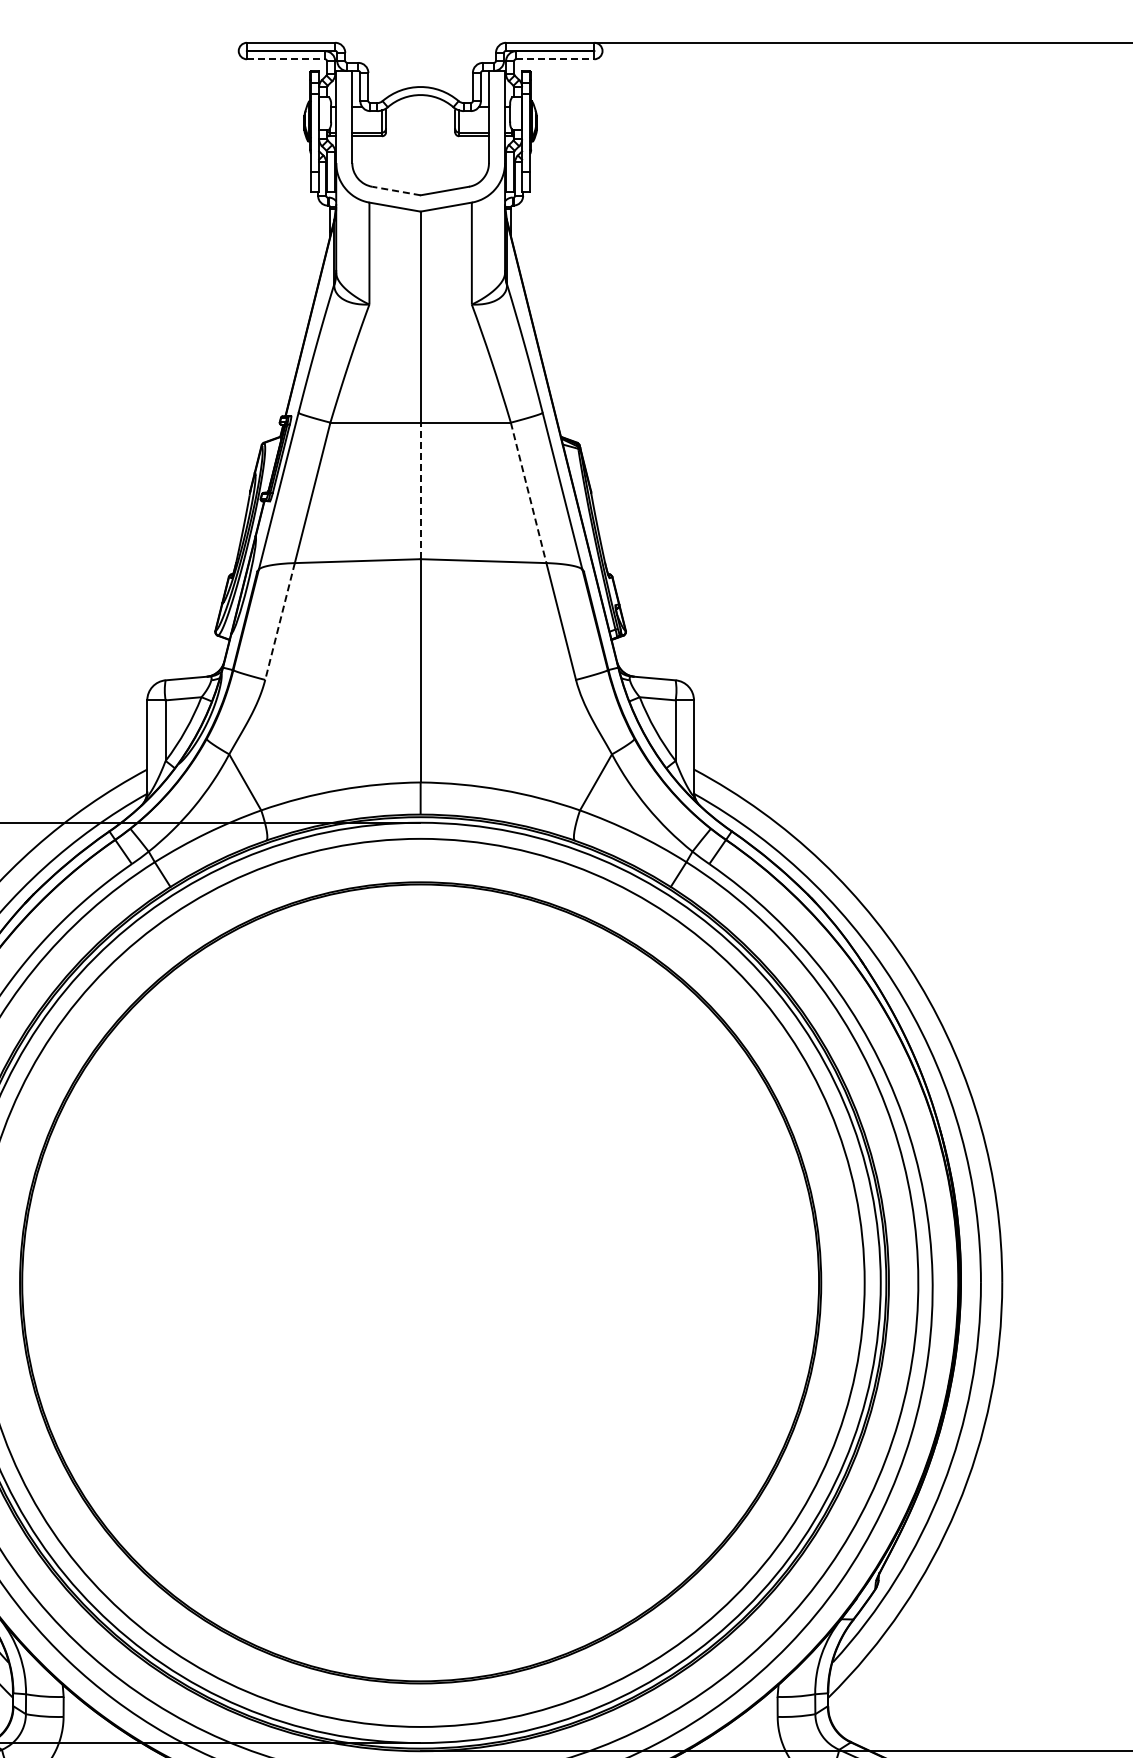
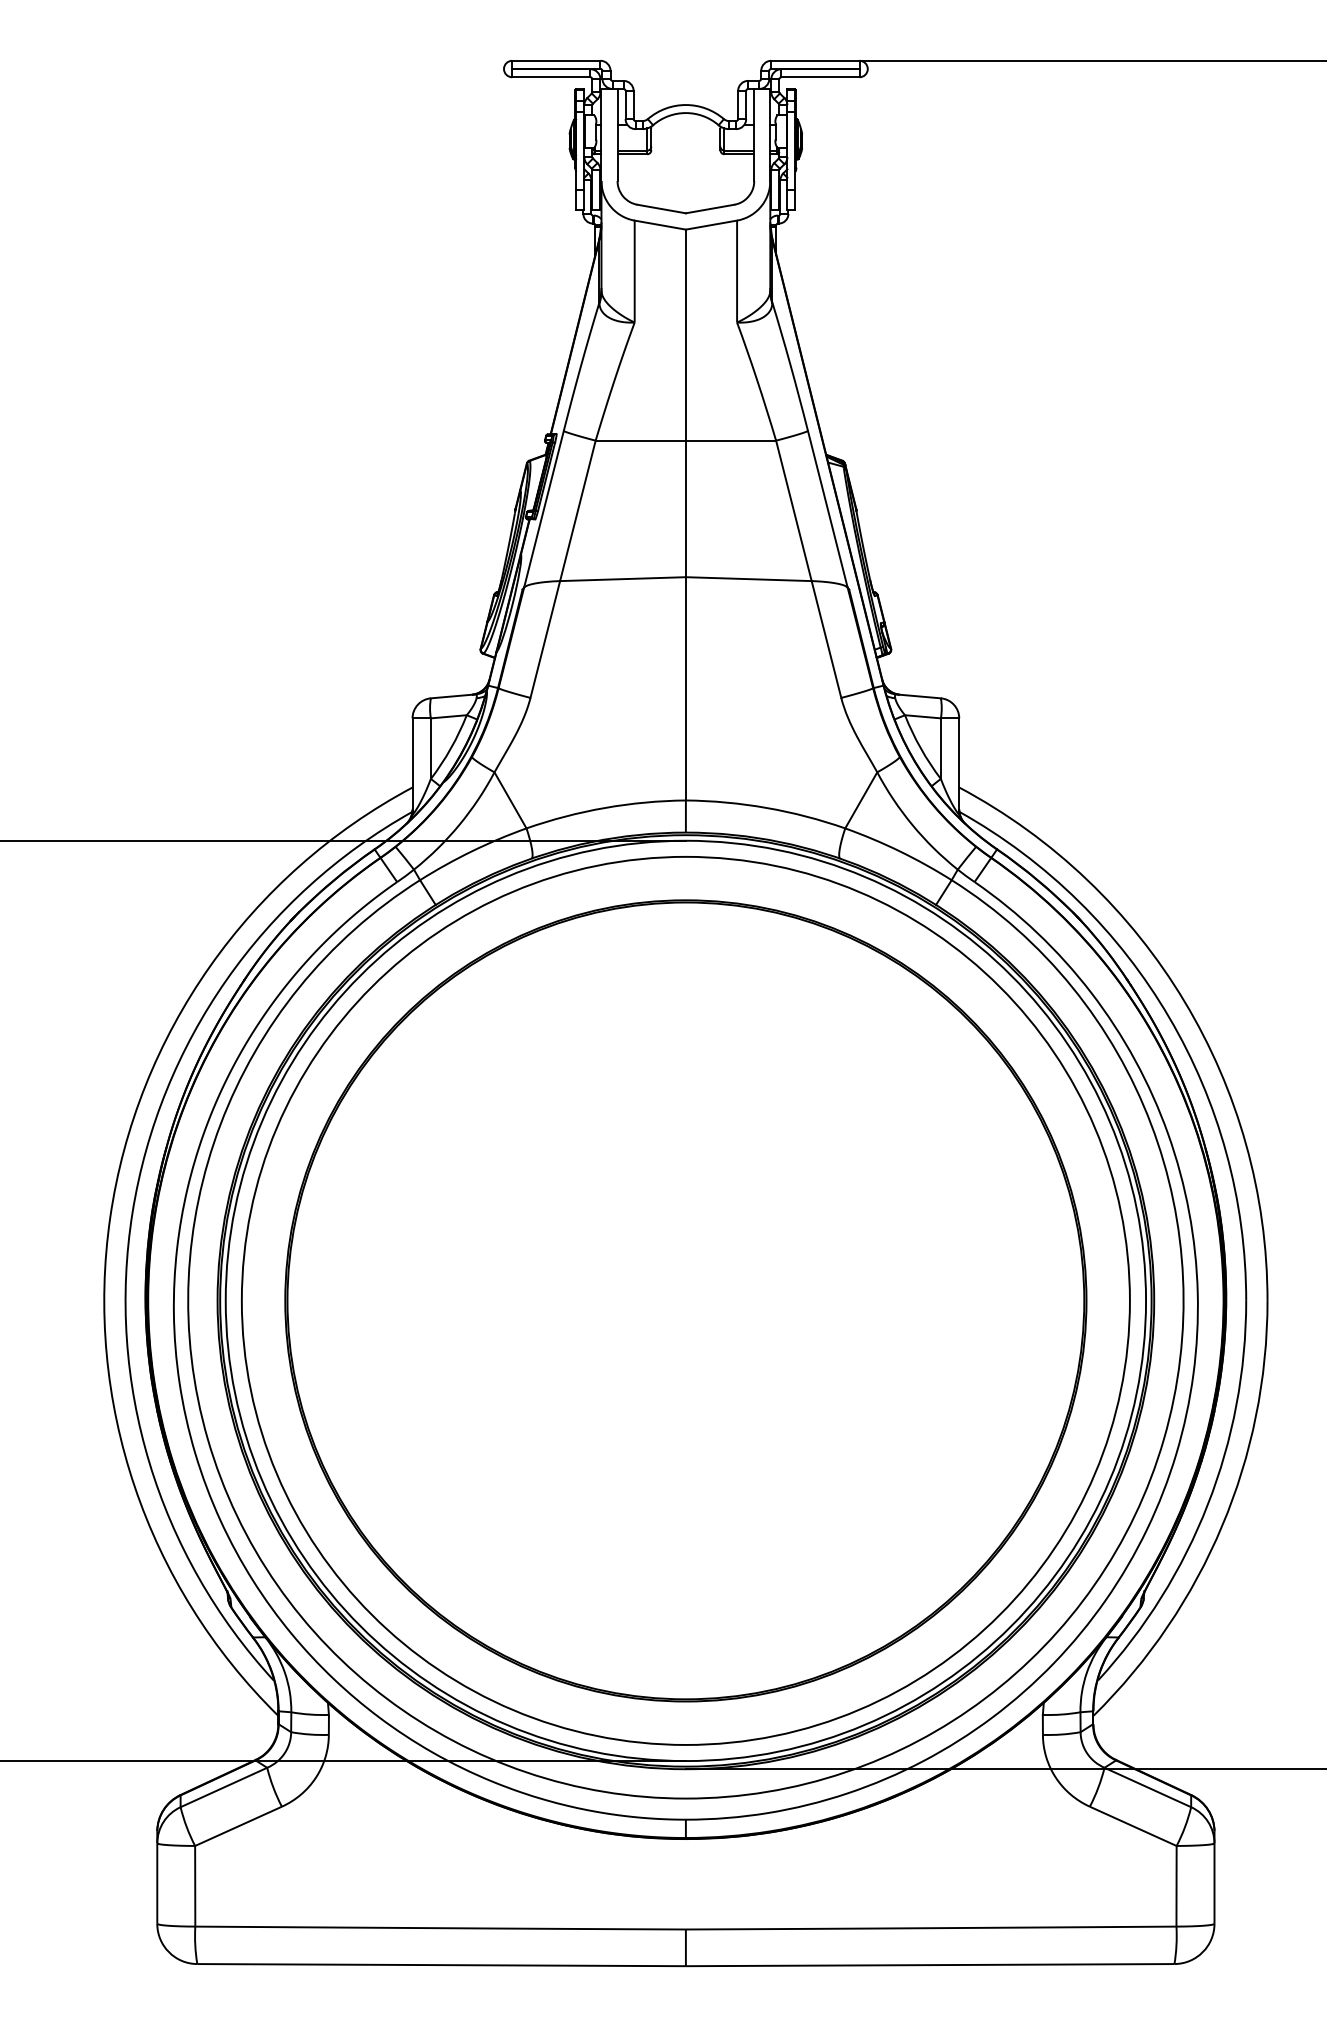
line: (286, 59) -> (551, 77), dashed -> solid
line: (555, 59) -> (820, 77), dashed -> solid
line: (396, 191) -> (661, 209), dashed -> solid
line: (420, 490) -> (685, 508), dashed -> solid
line: (529, 493) -> (794, 511), dashed -> solid
line: (280, 622) -> (545, 640), dashed -> solid

